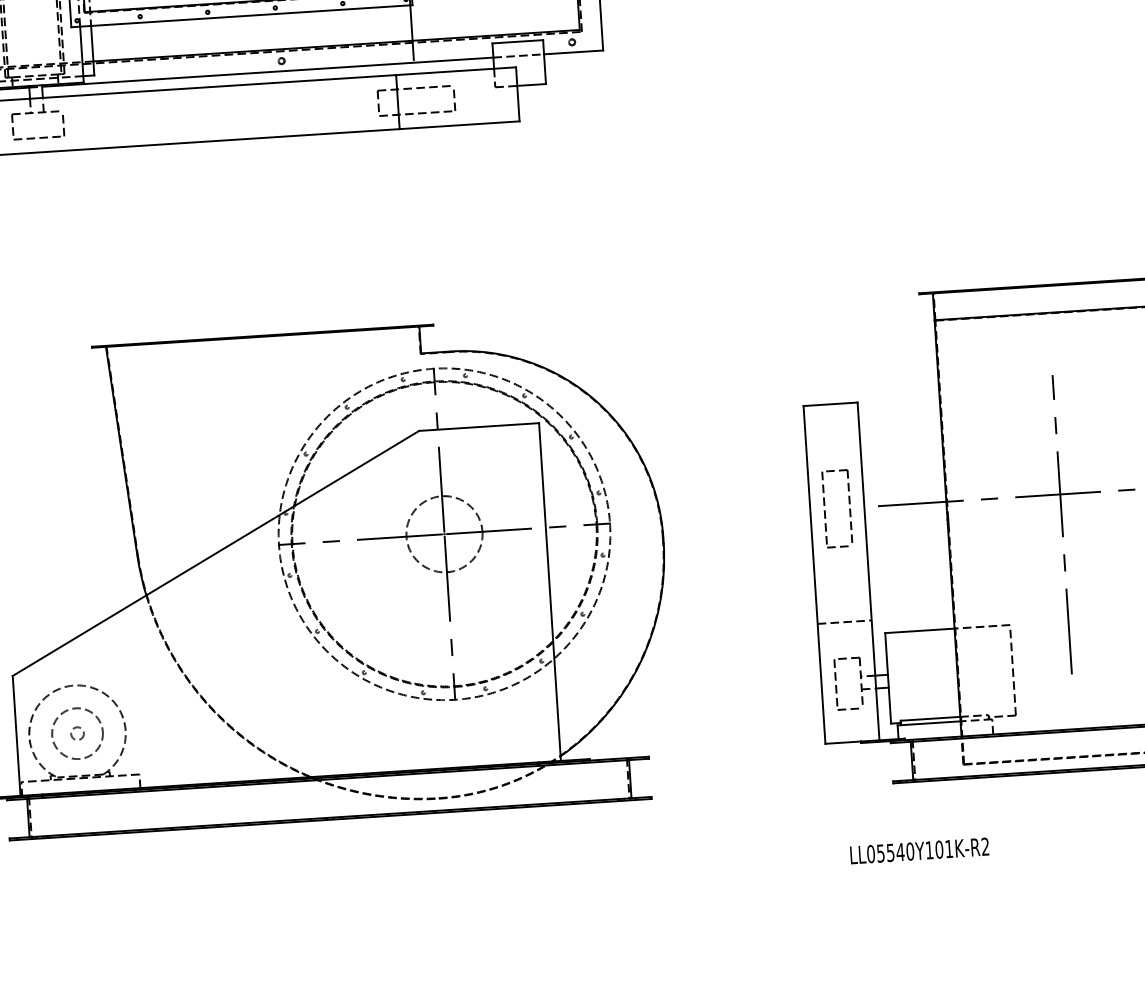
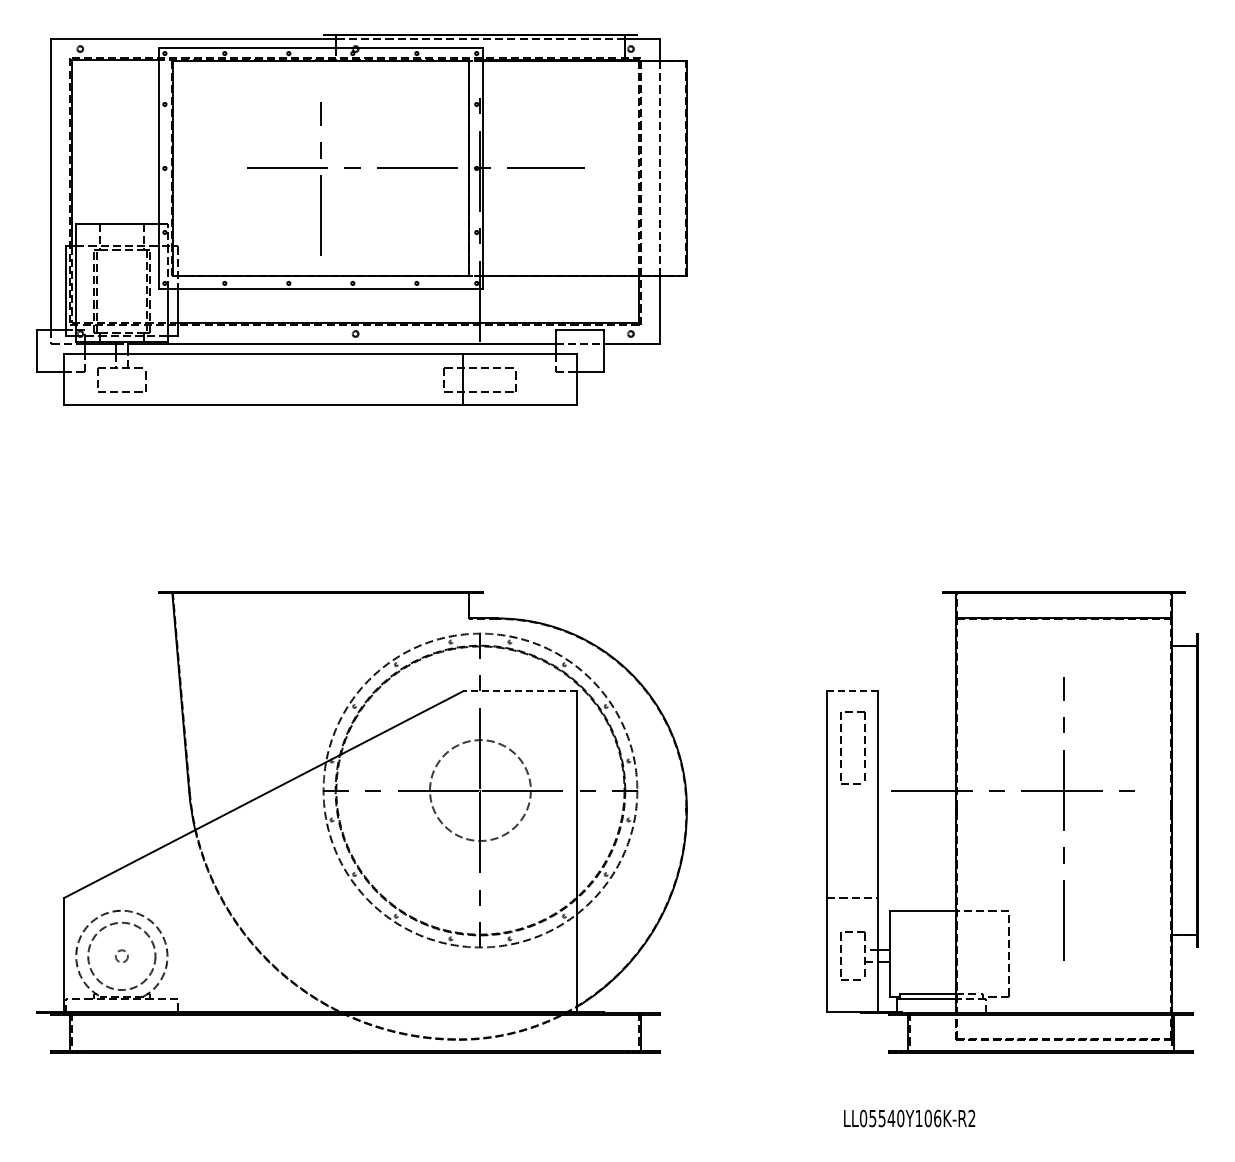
line: (830, 404) -> (852, 691), solid -> dashed
line: (478, 427) -> (519, 691), solid -> dashed
part: (825, 510) -> (841, 748), moved
circle: (444, 534) -> (480, 790), size x1.4
circle: (77, 733) -> (121, 956), size x1.4
text: (949, 849) -> (937, 1118), LL05540Y101K-R2 -> LL05540Y106K-R2

